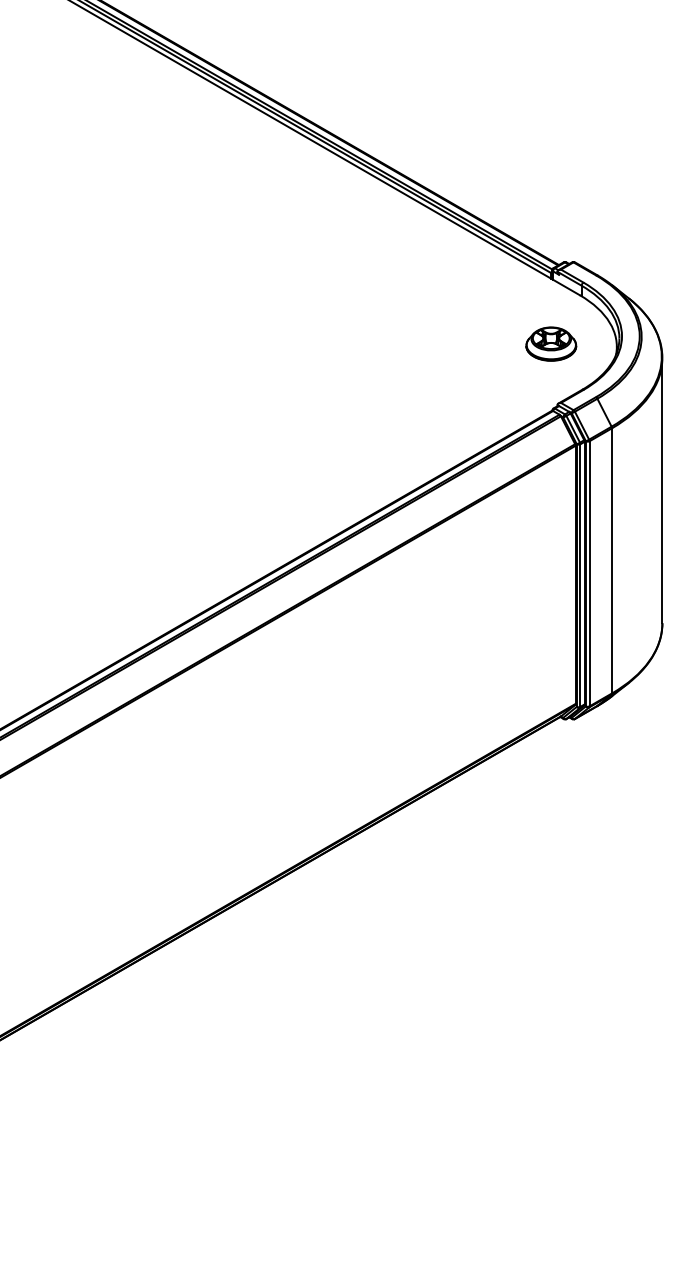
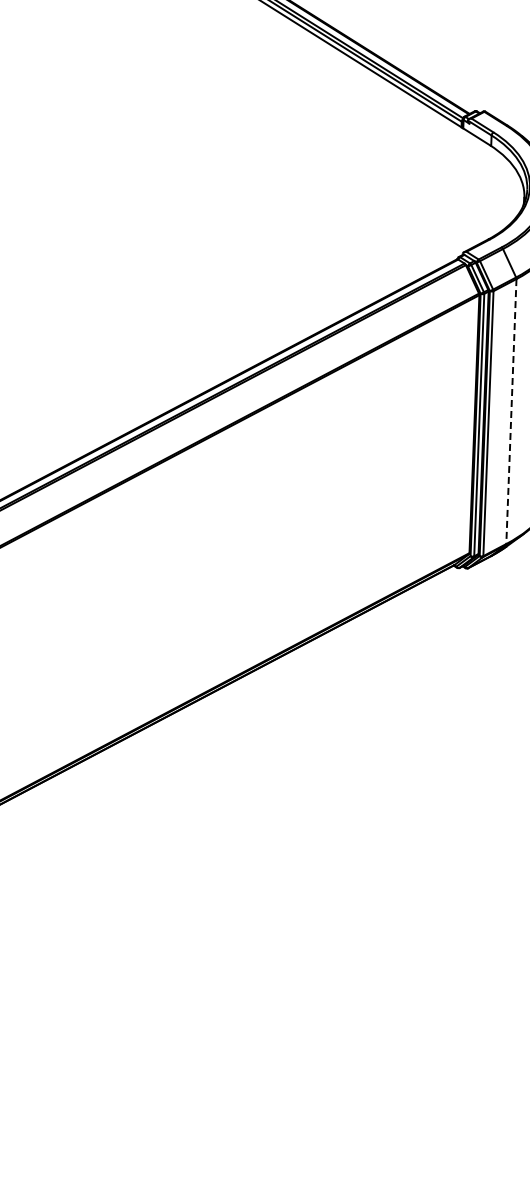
part: (551, 343) -> (459, 192), removed
line: (612, 560) -> (511, 411), solid -> dashed

